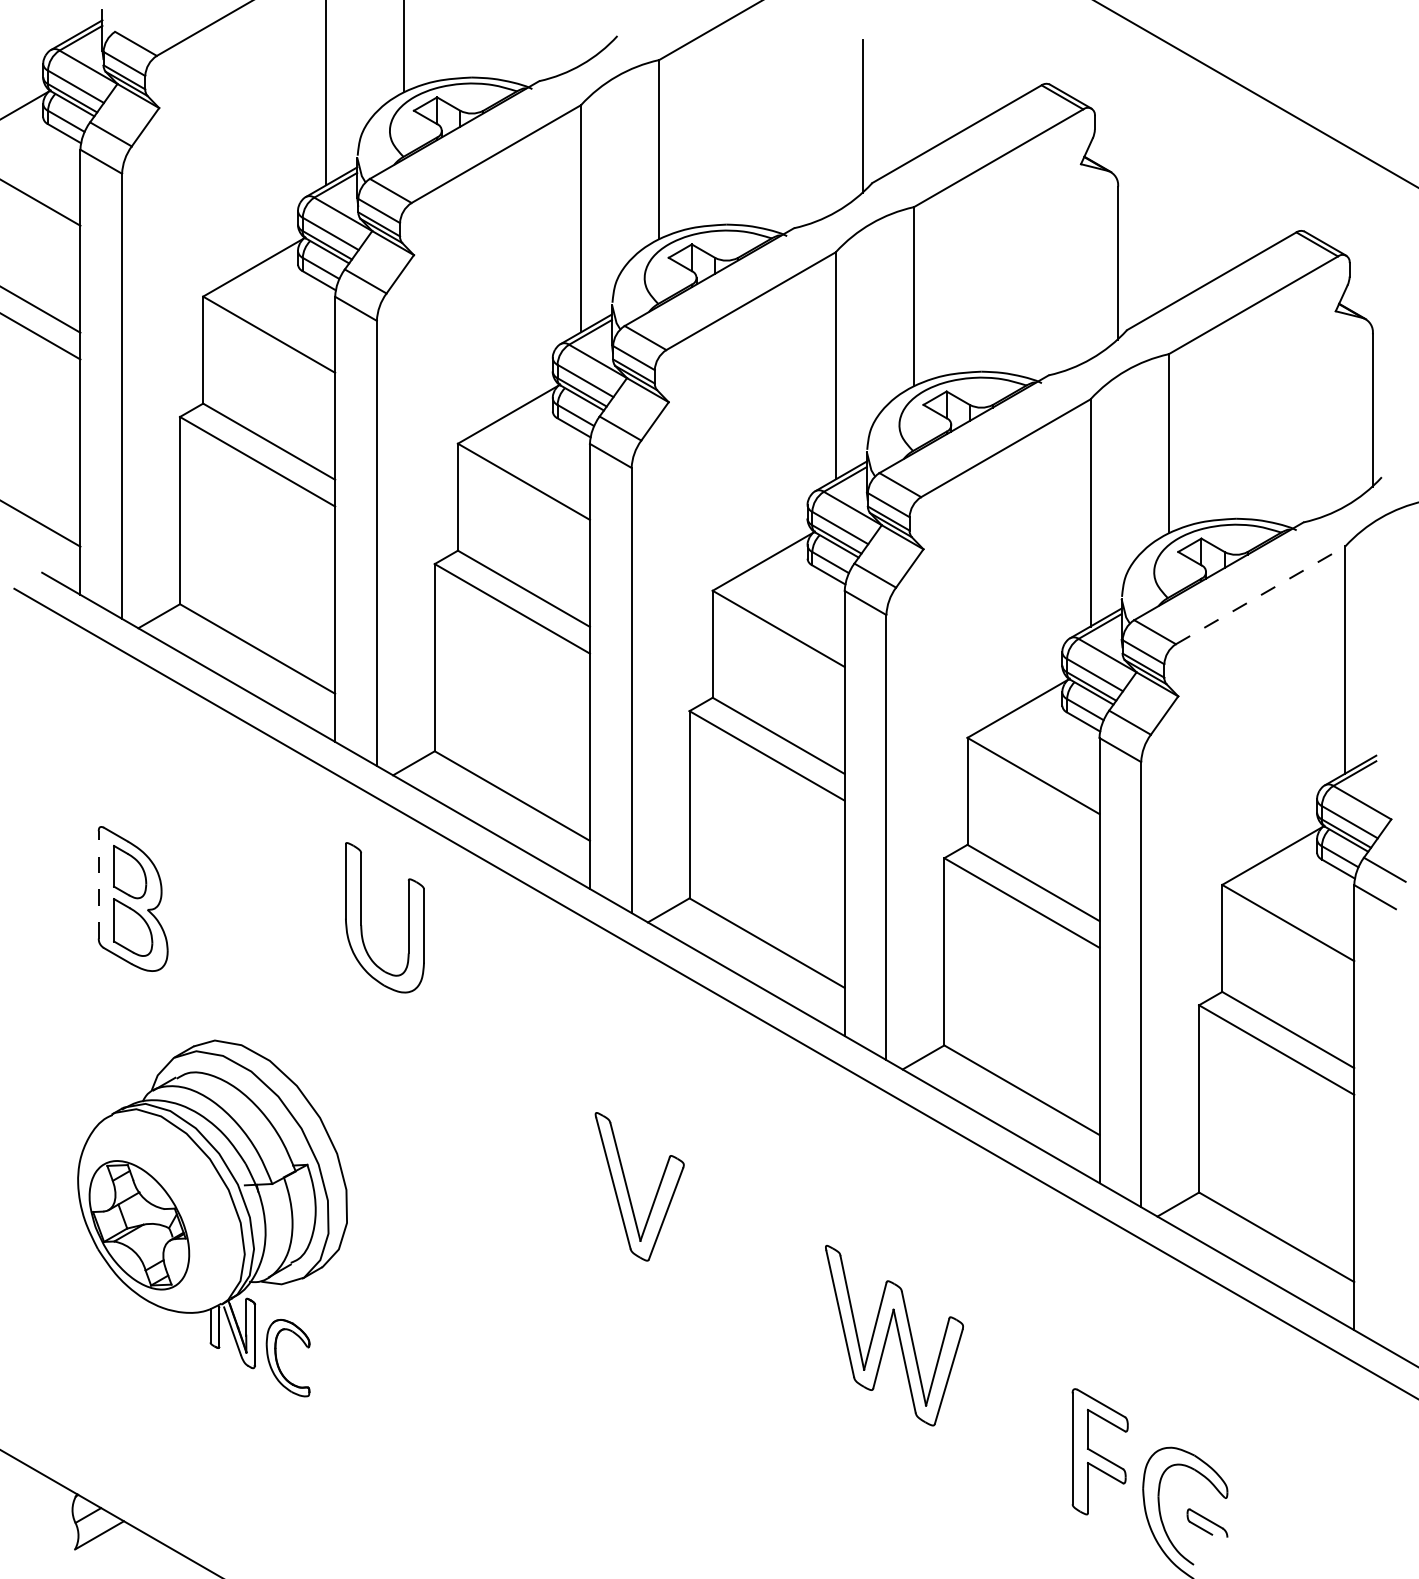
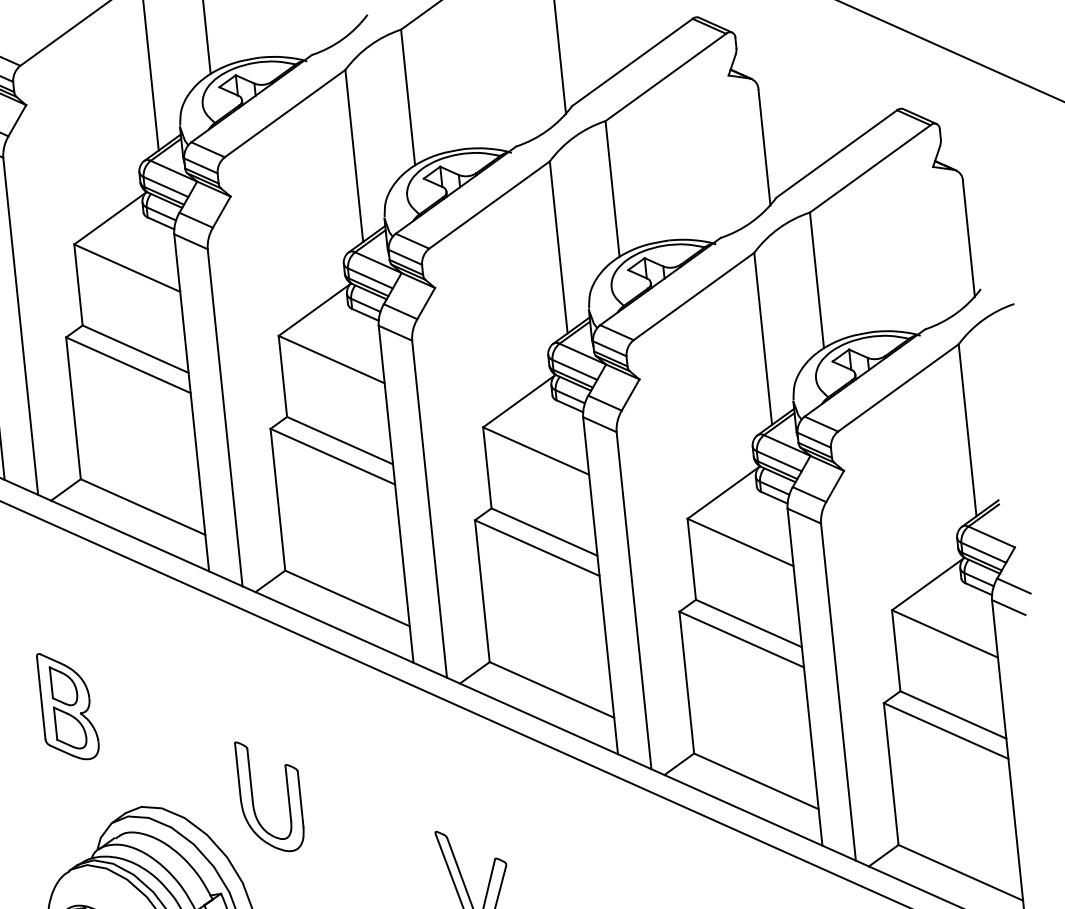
line: (1260, 595) -> (898, 388), dashed -> solid
line: (98, 884) -> (41, 697), dashed -> solid
part: (361, 917) -> (252, 797), moved

